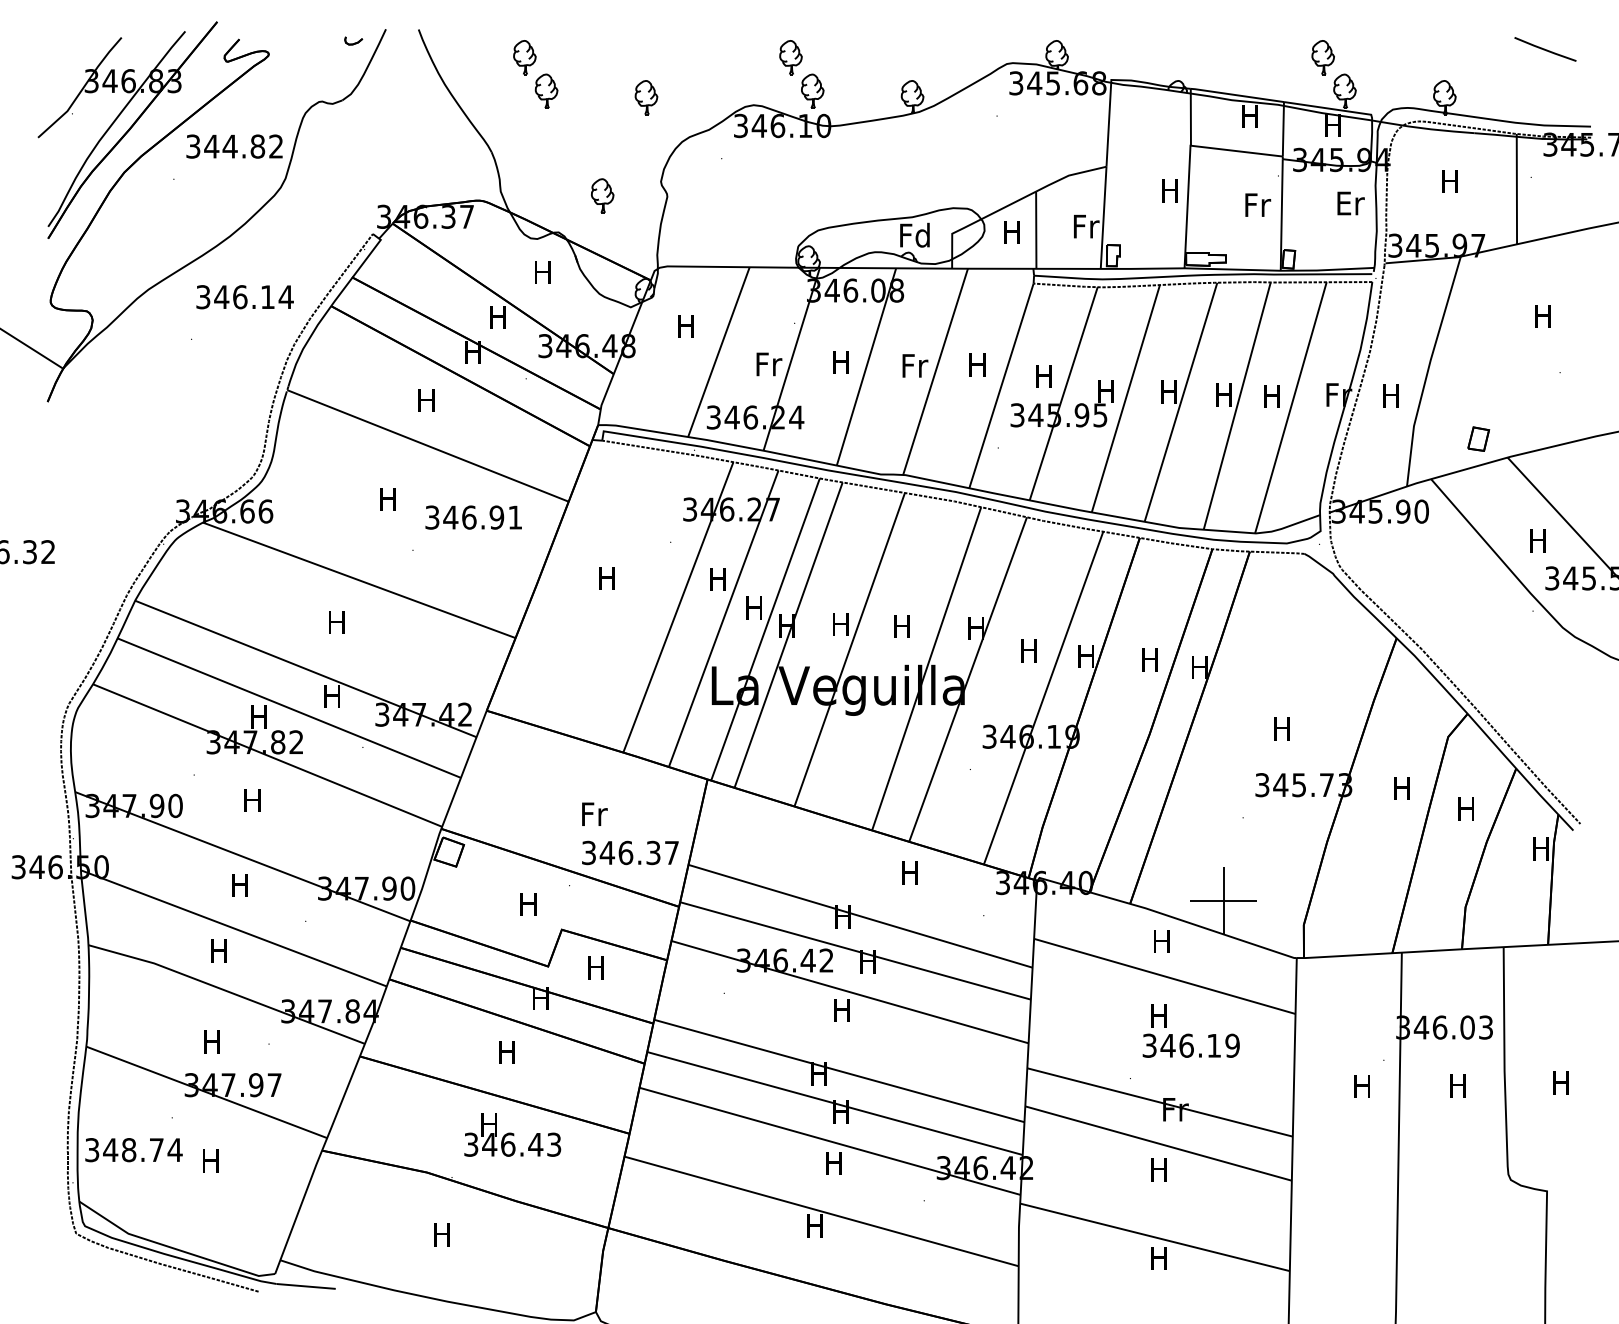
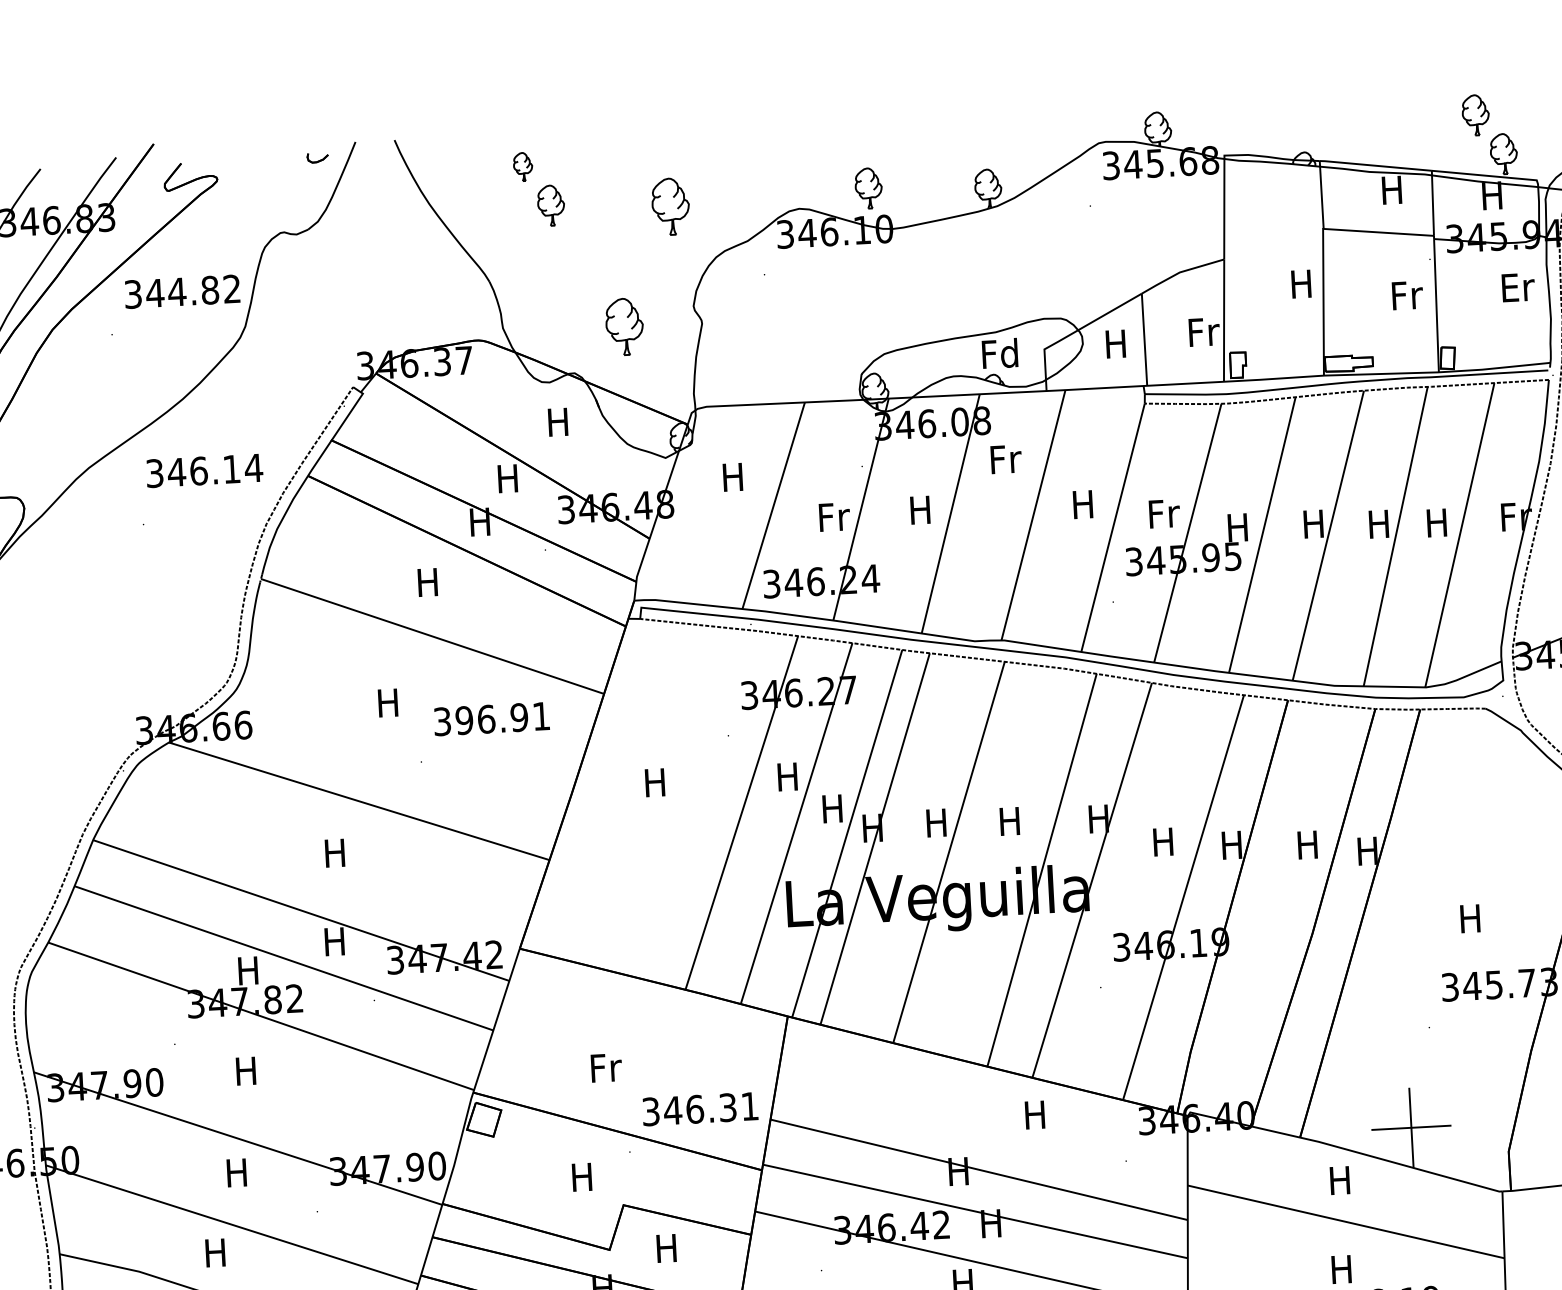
part: (524, 57) -> (522, 166), size x0.7
part: (790, 57) -> (840, 149), removed
part: (646, 97) -> (670, 206), size x1.4
part: (602, 195) -> (624, 326), size x1.4
text: (915, 365) -> (1006, 458), moved
text: (1045, 376) -> (1164, 513), H -> Fr
text: (450, 517) -> (464, 720), 346.91 -> 396.91
text: (594, 813) -> (606, 1067), moved
text: (671, 852) -> (749, 1105), 346.37 -> 346.31

